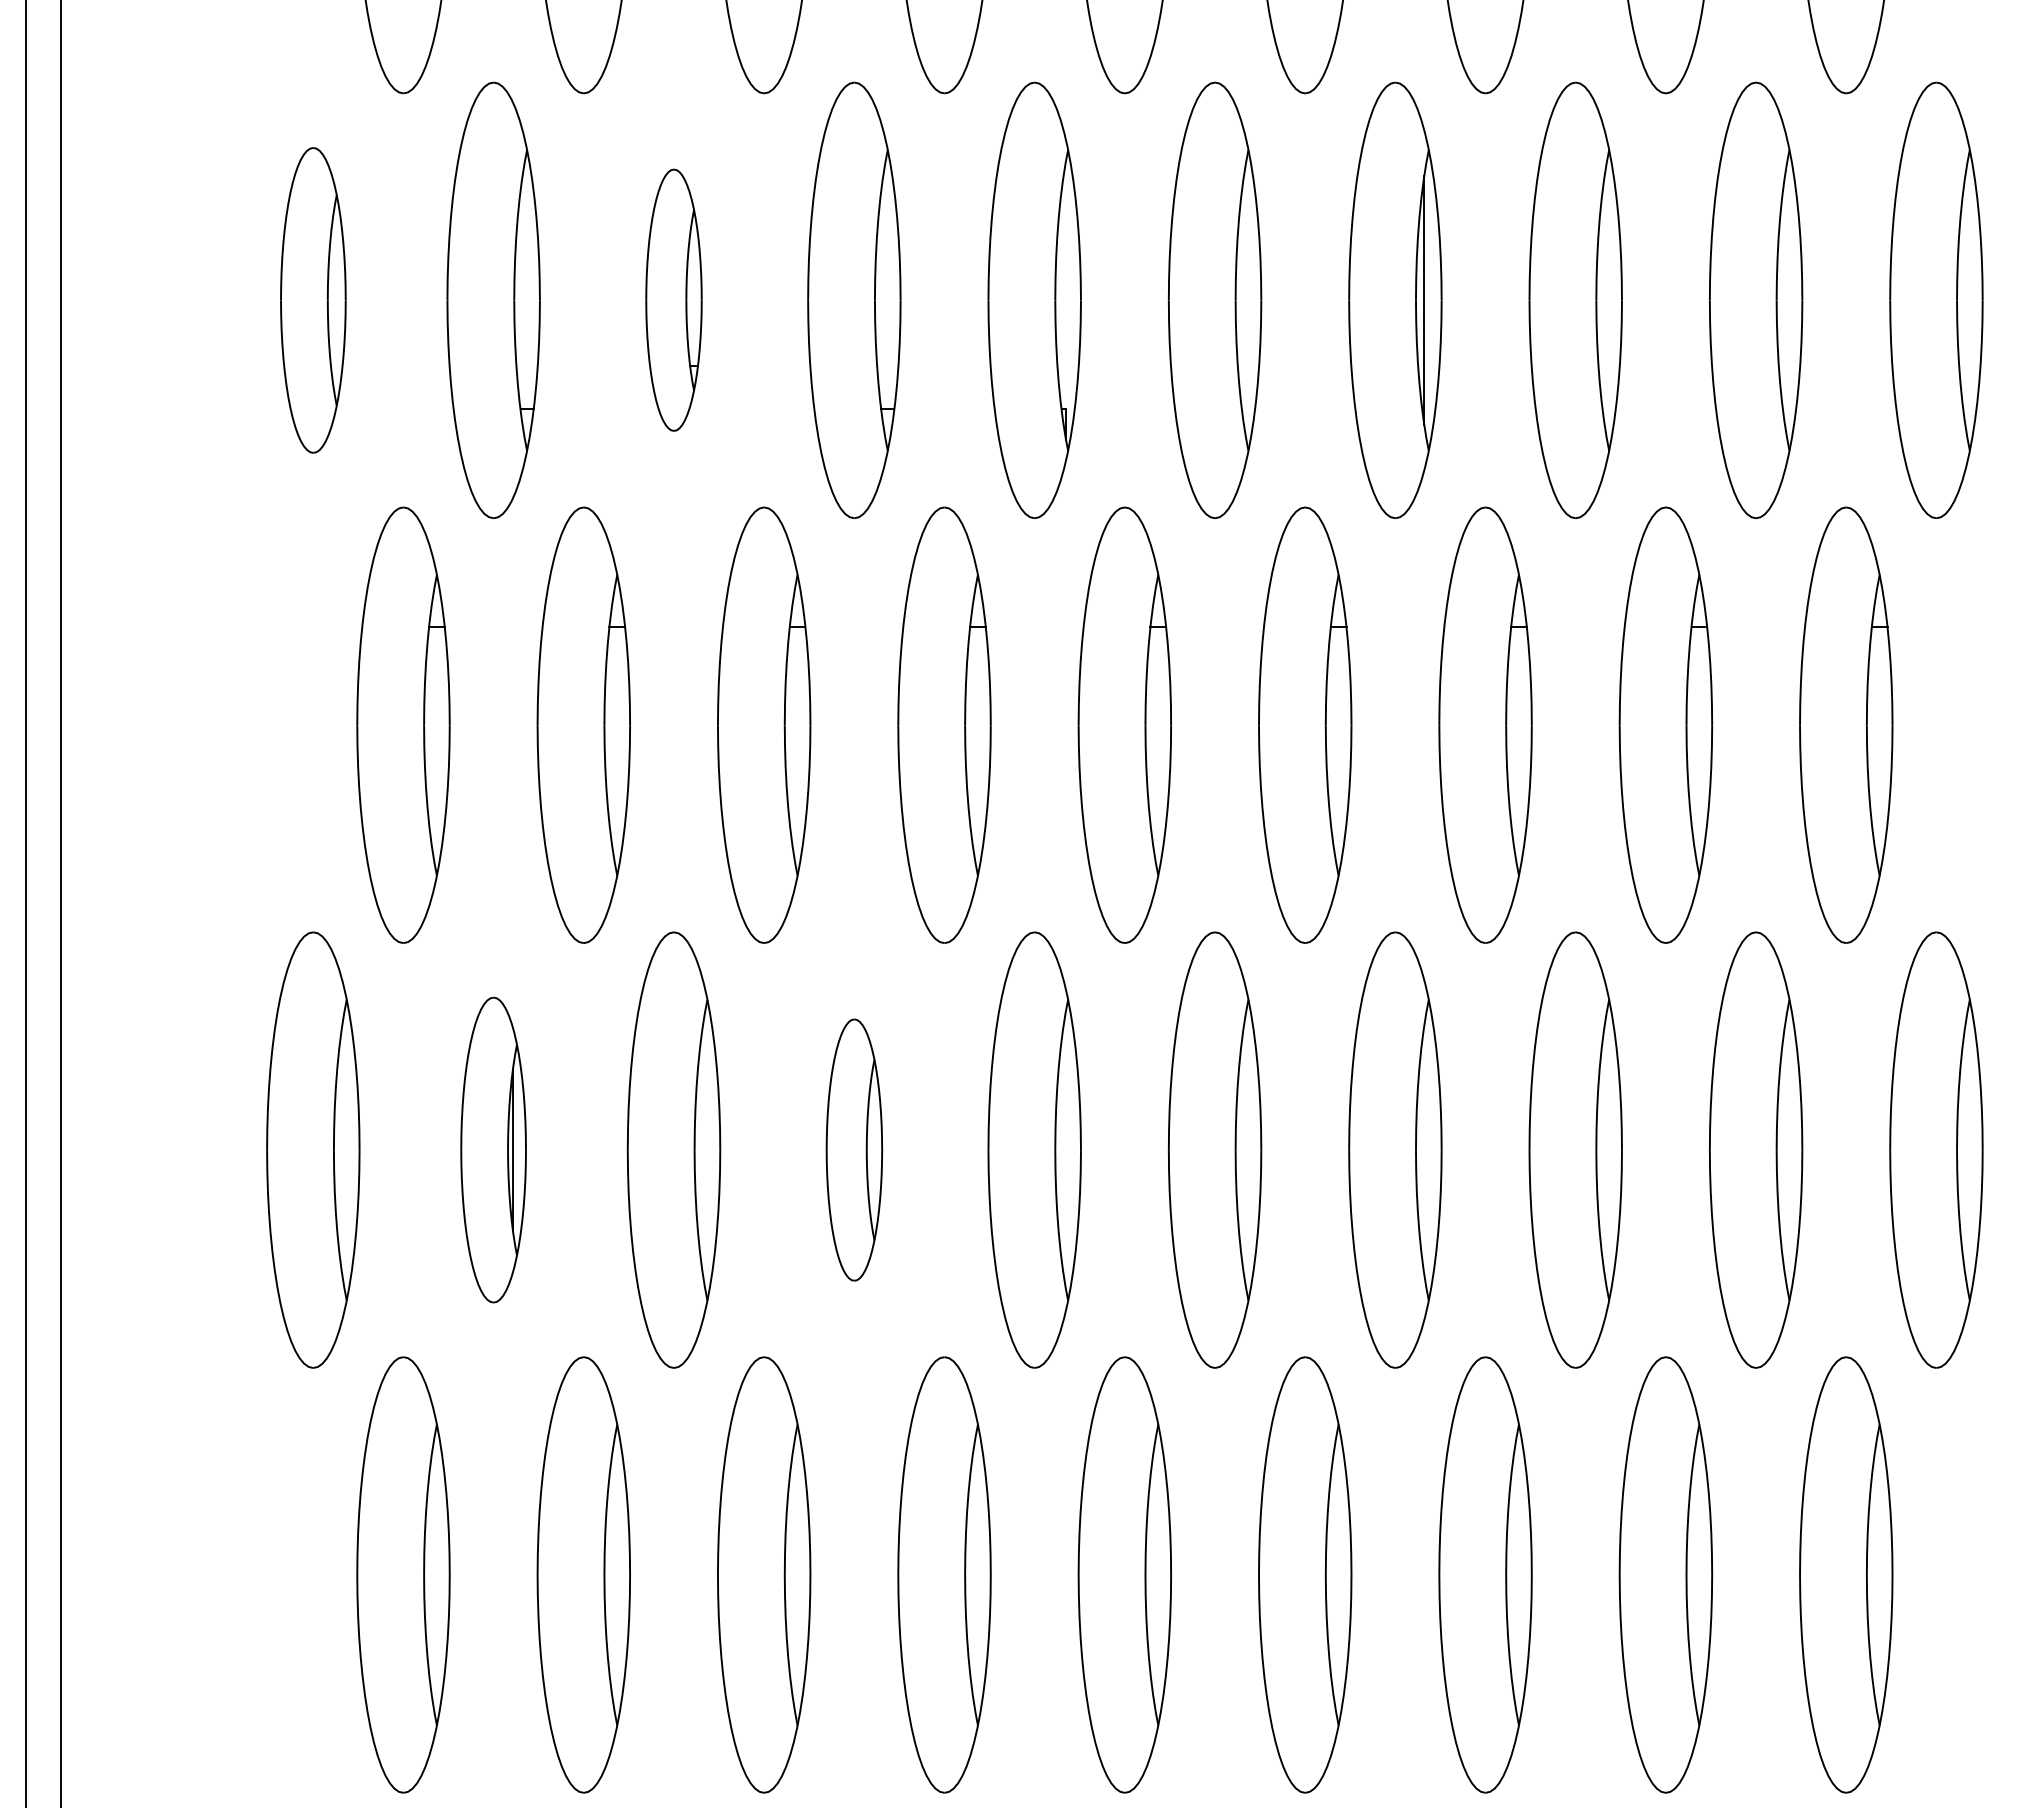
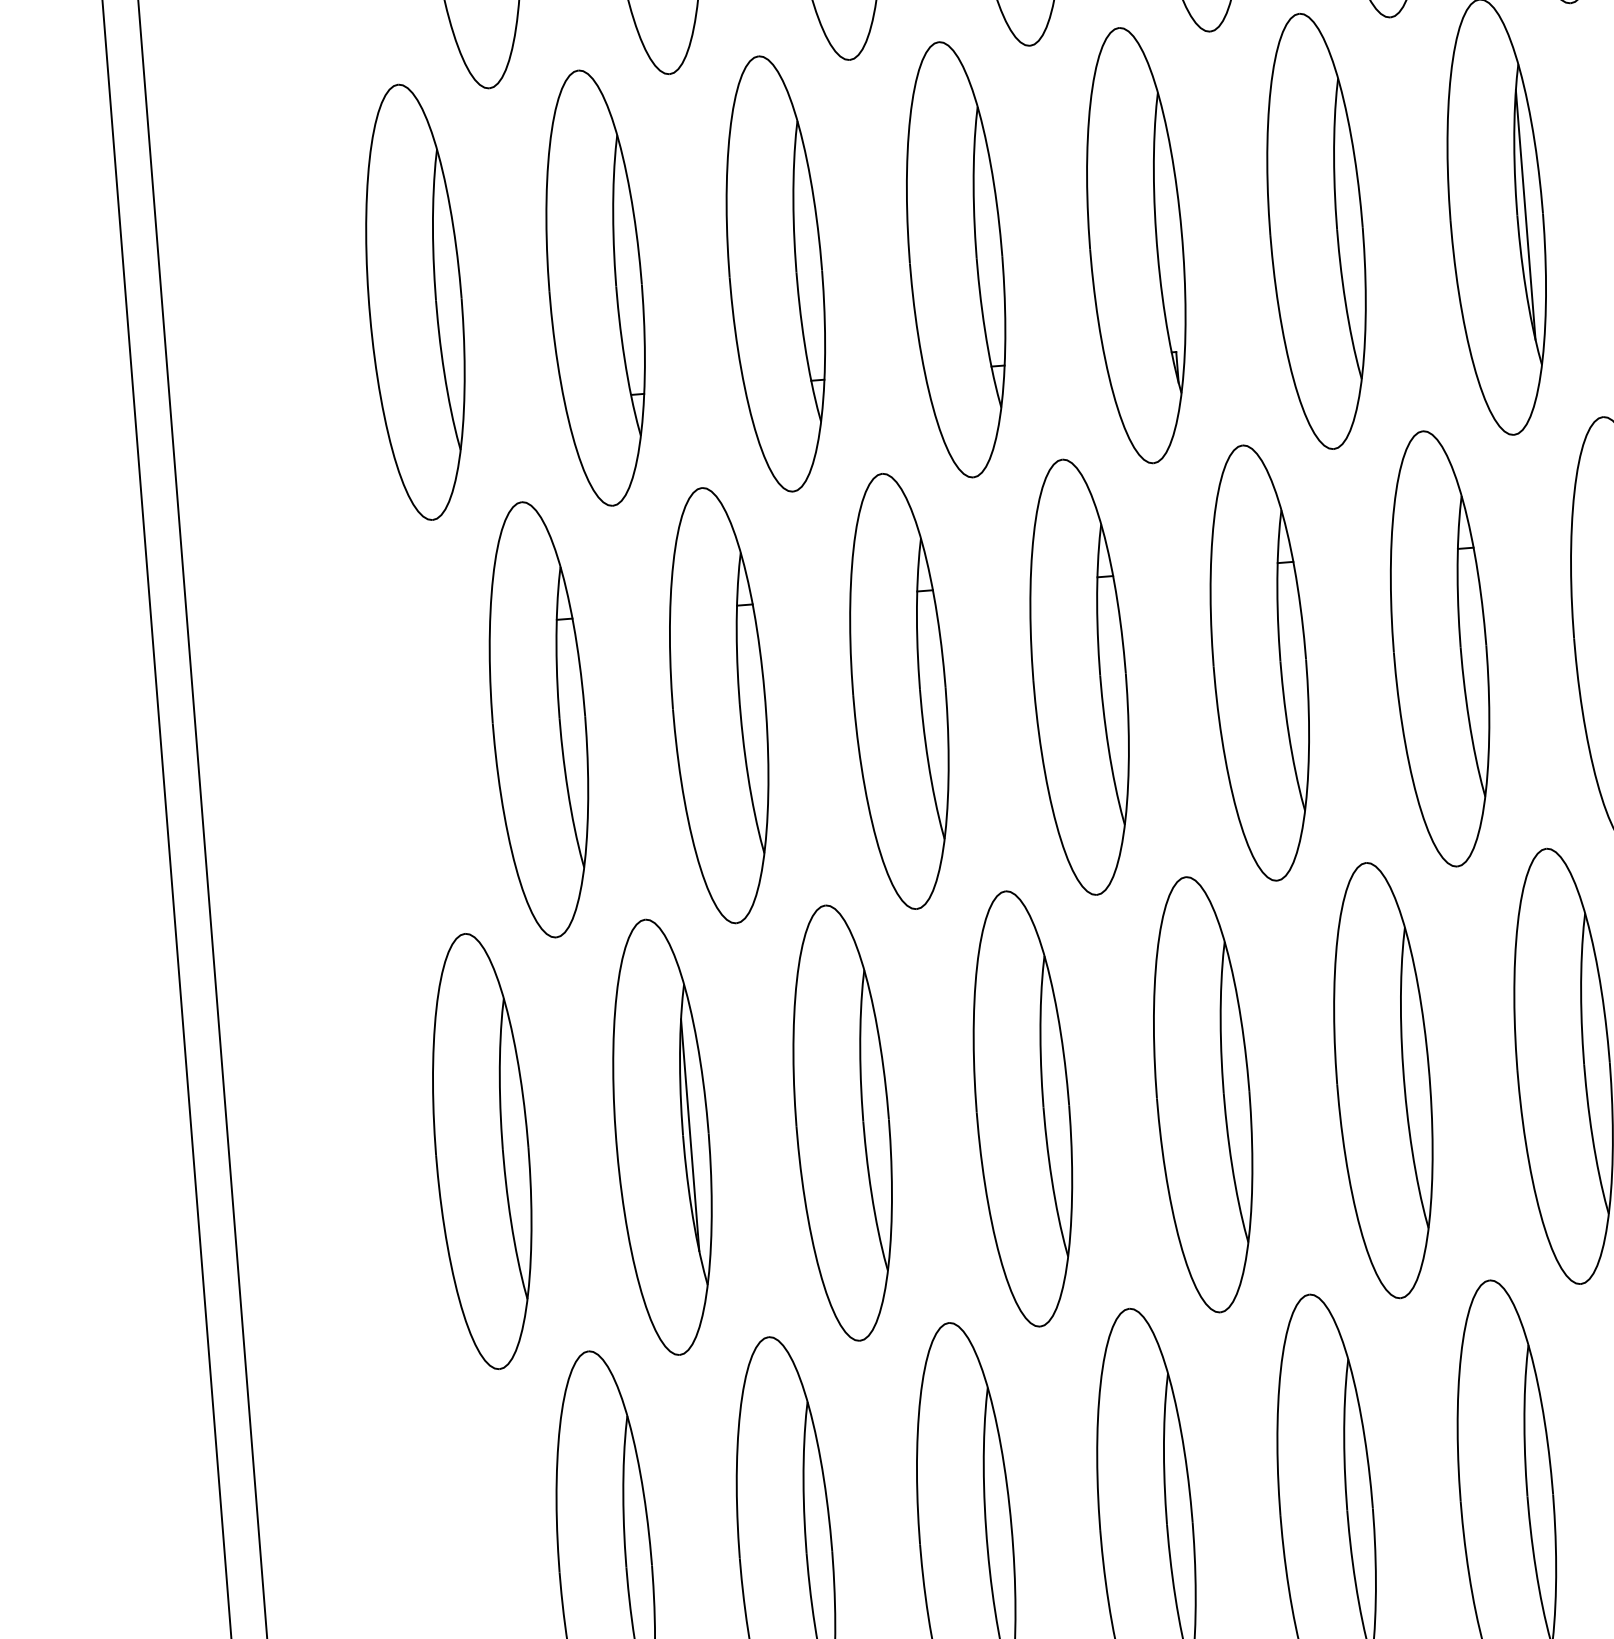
part: (673, 299) -> (775, 273), size x1.67
part: (313, 300) -> (415, 302), size x1.43
part: (493, 1149) -> (662, 1136), size x1.43
part: (854, 1149) -> (1023, 1108), size x1.67

